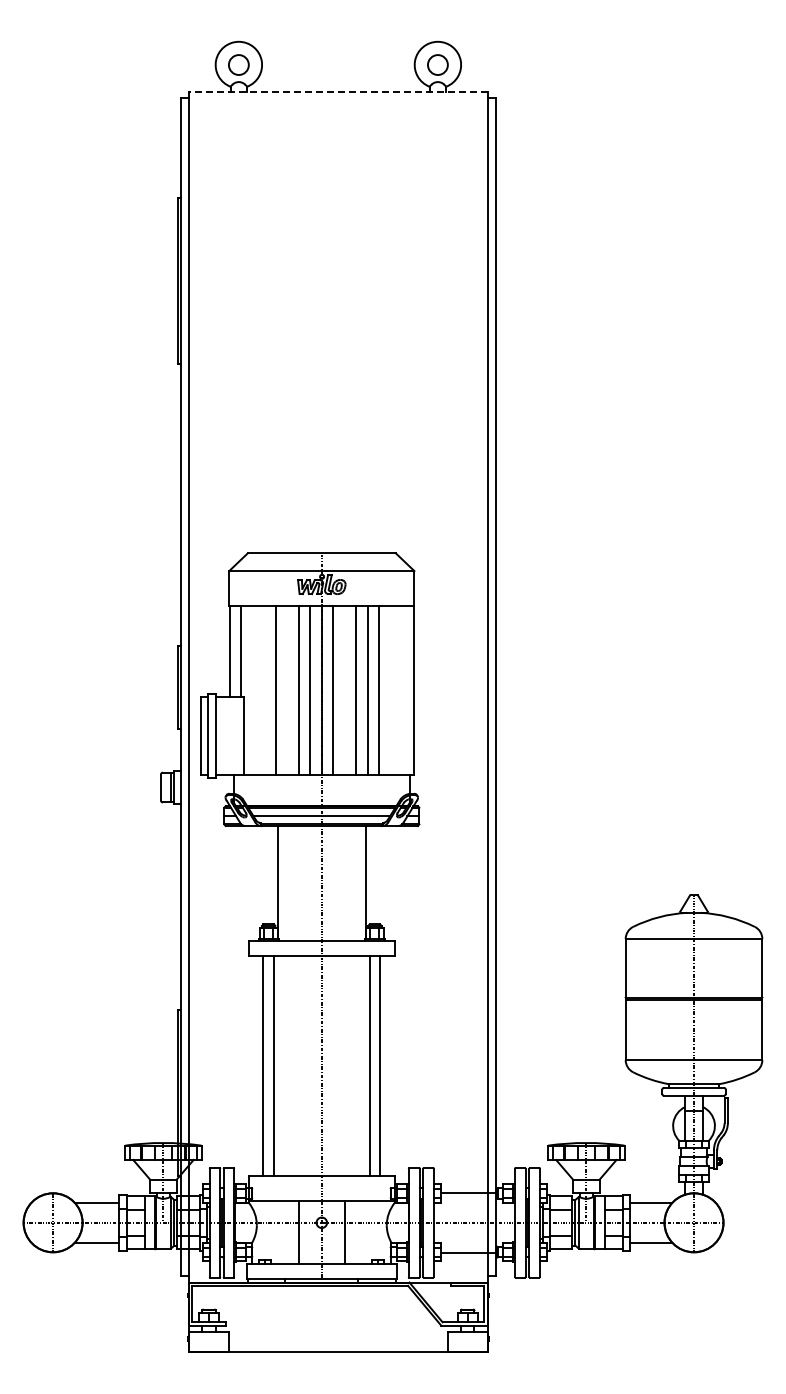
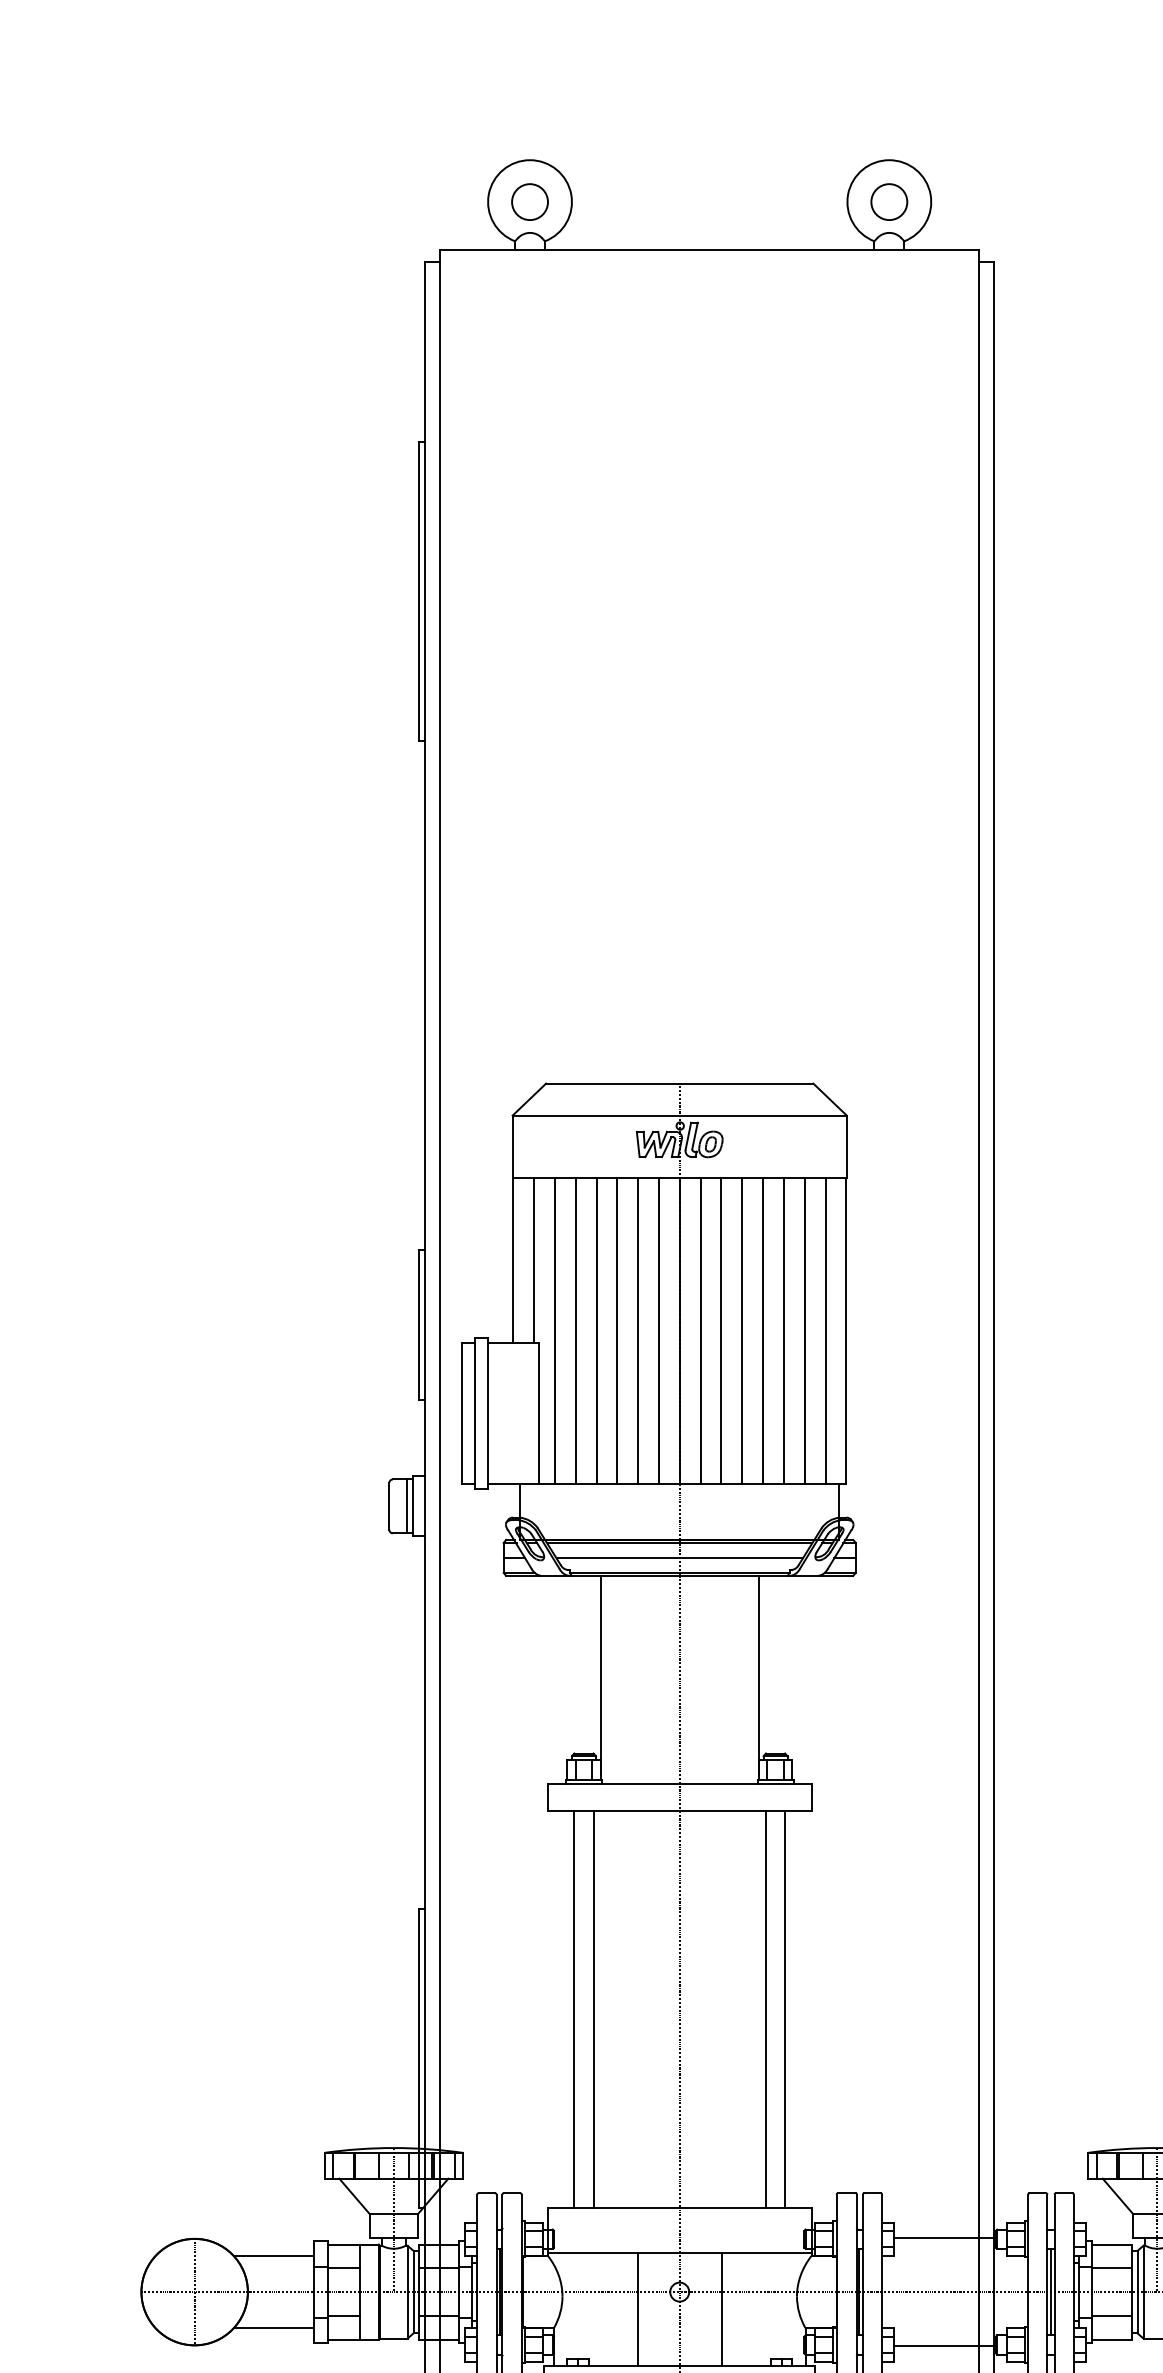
line: (337, 91) -> (708, 249), dashed -> solid
line: (252, 690) -> (554, 1331), added
line: (264, 690) -> (576, 1331), added
line: (287, 690) -> (617, 1331), added
line: (344, 690) -> (720, 1331), added
line: (391, 690) -> (805, 1331), added
line: (402, 690) -> (825, 1331), added

